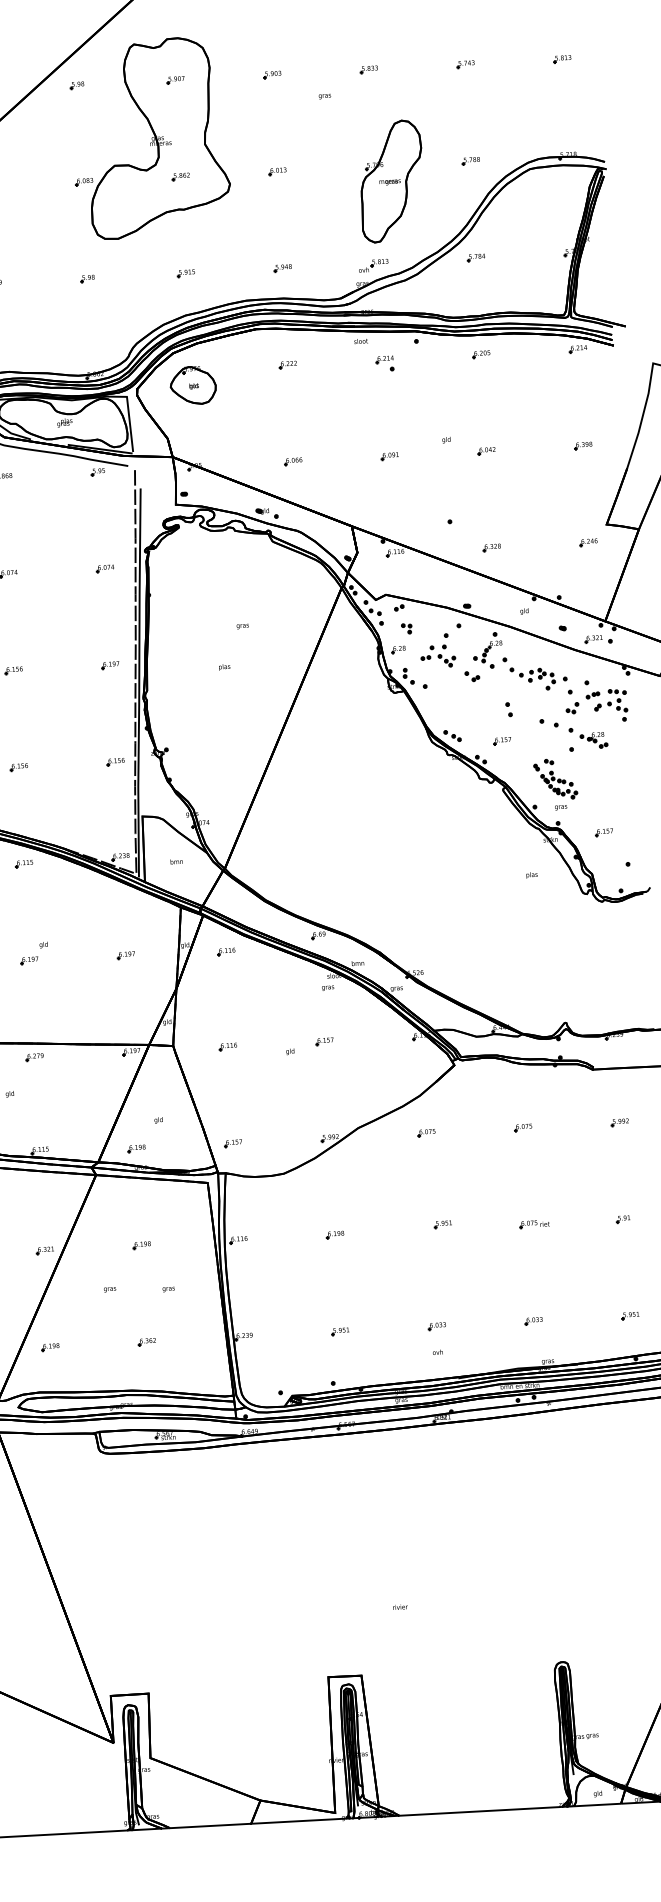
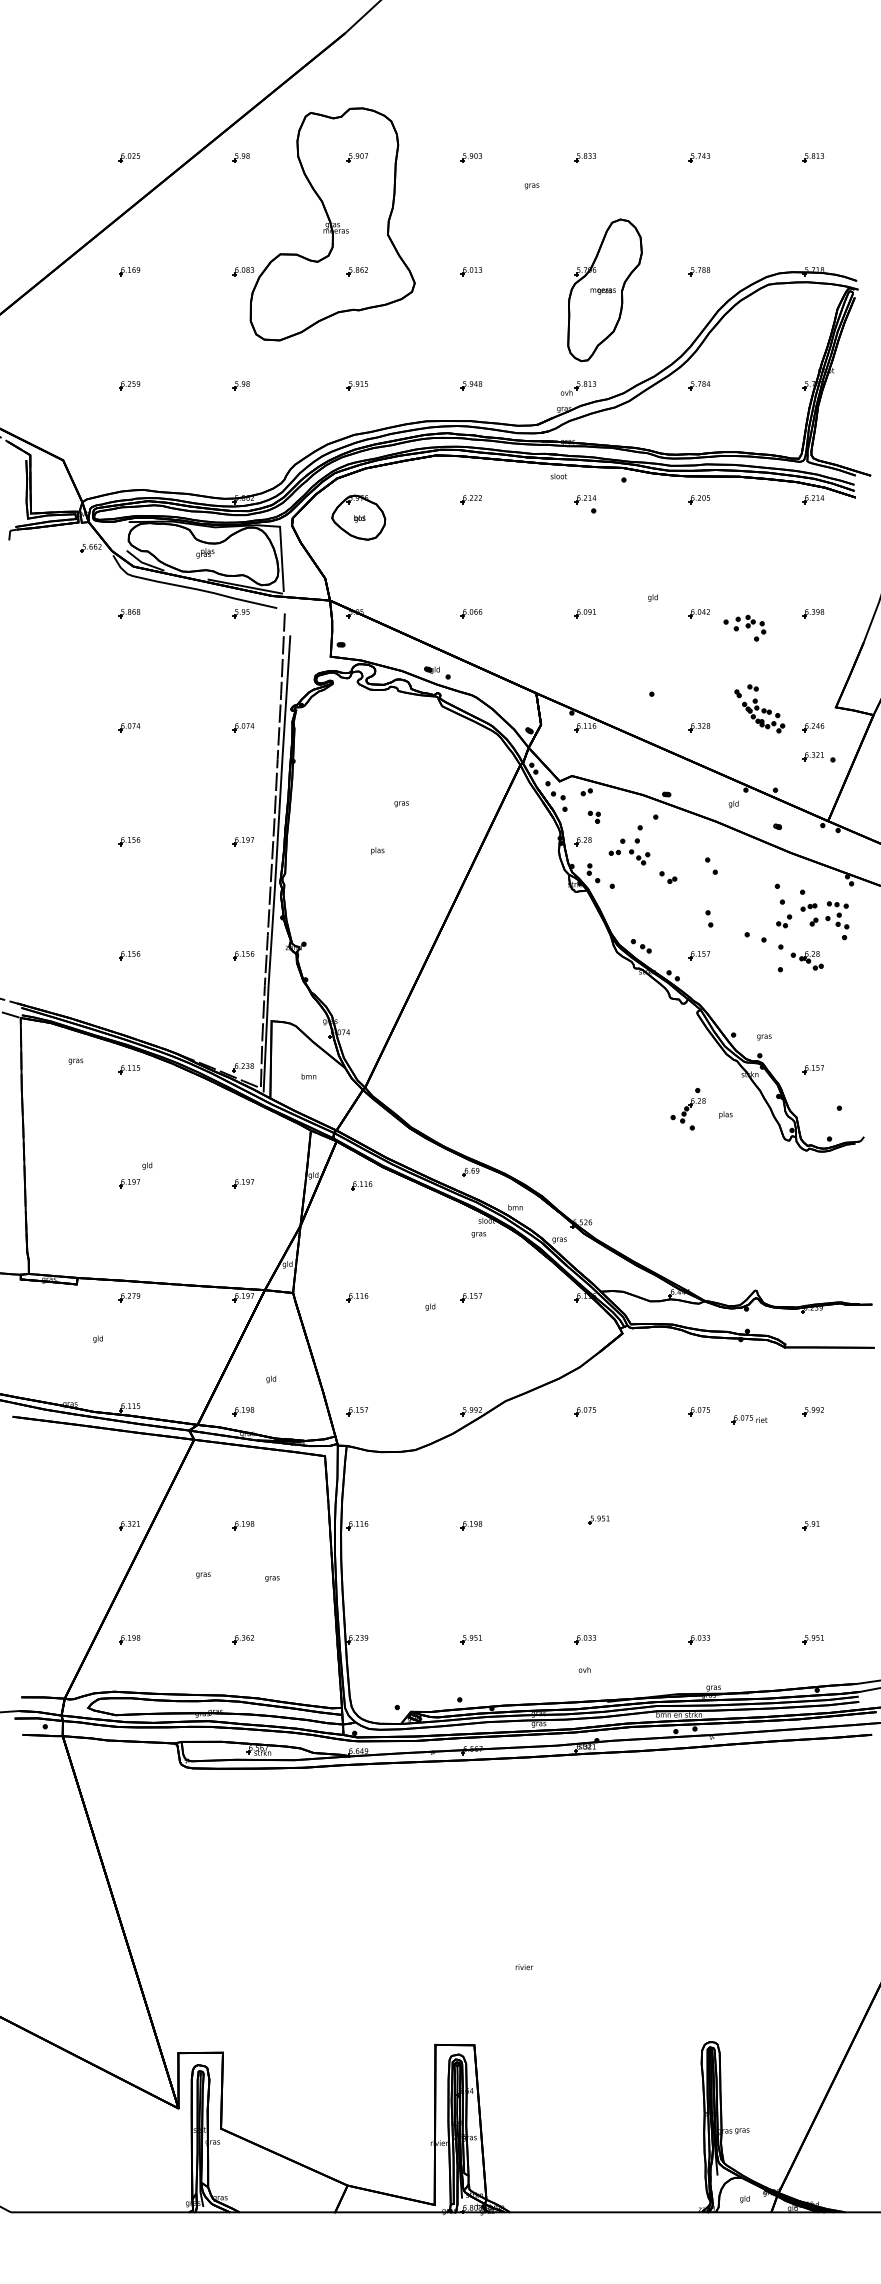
part: (598, 639) -> (818, 757), moved
part: (487, 650) -> (687, 1109), moved
part: (537, 678) -> (744, 627), moved
part: (555, 779) -> (759, 708), moved
part: (534, 1224) -> (749, 1419), moved

